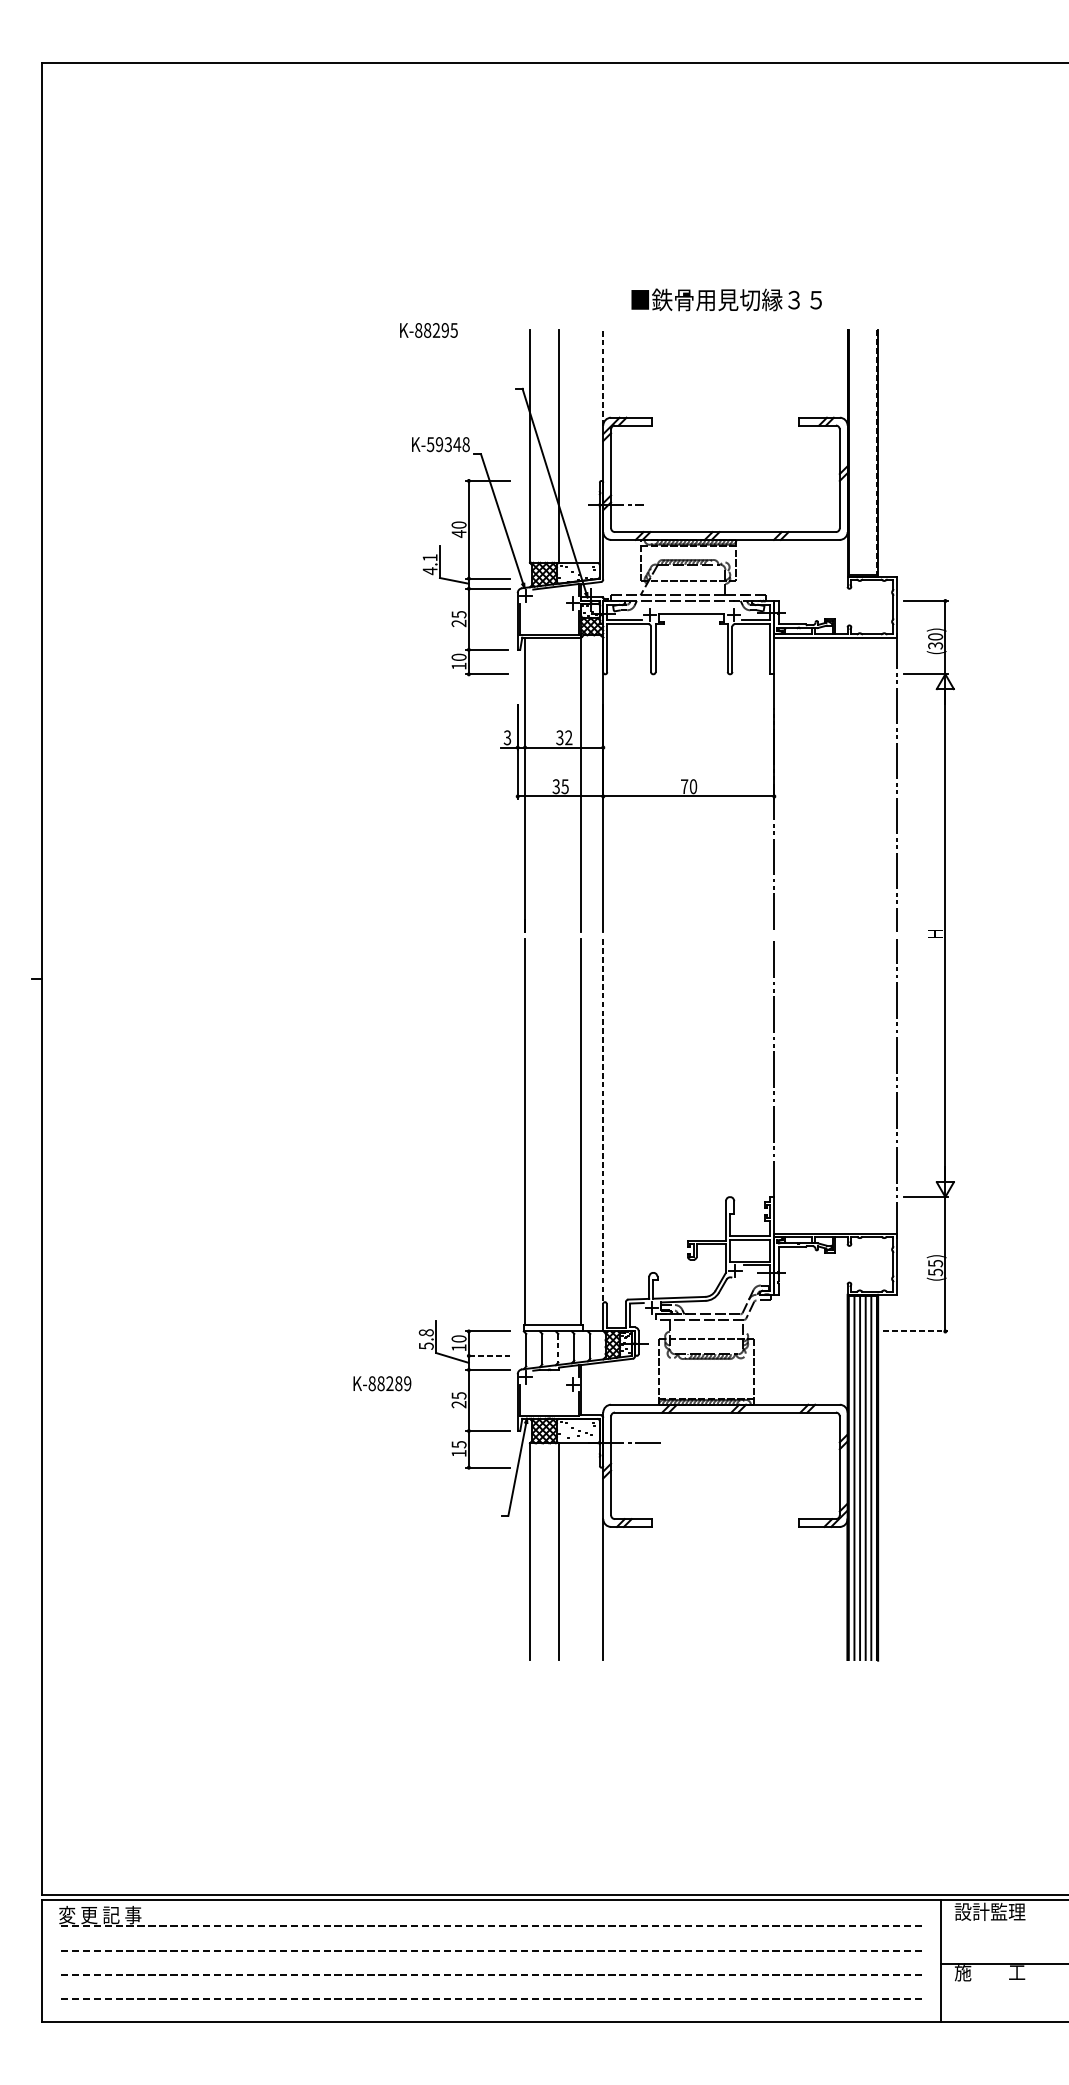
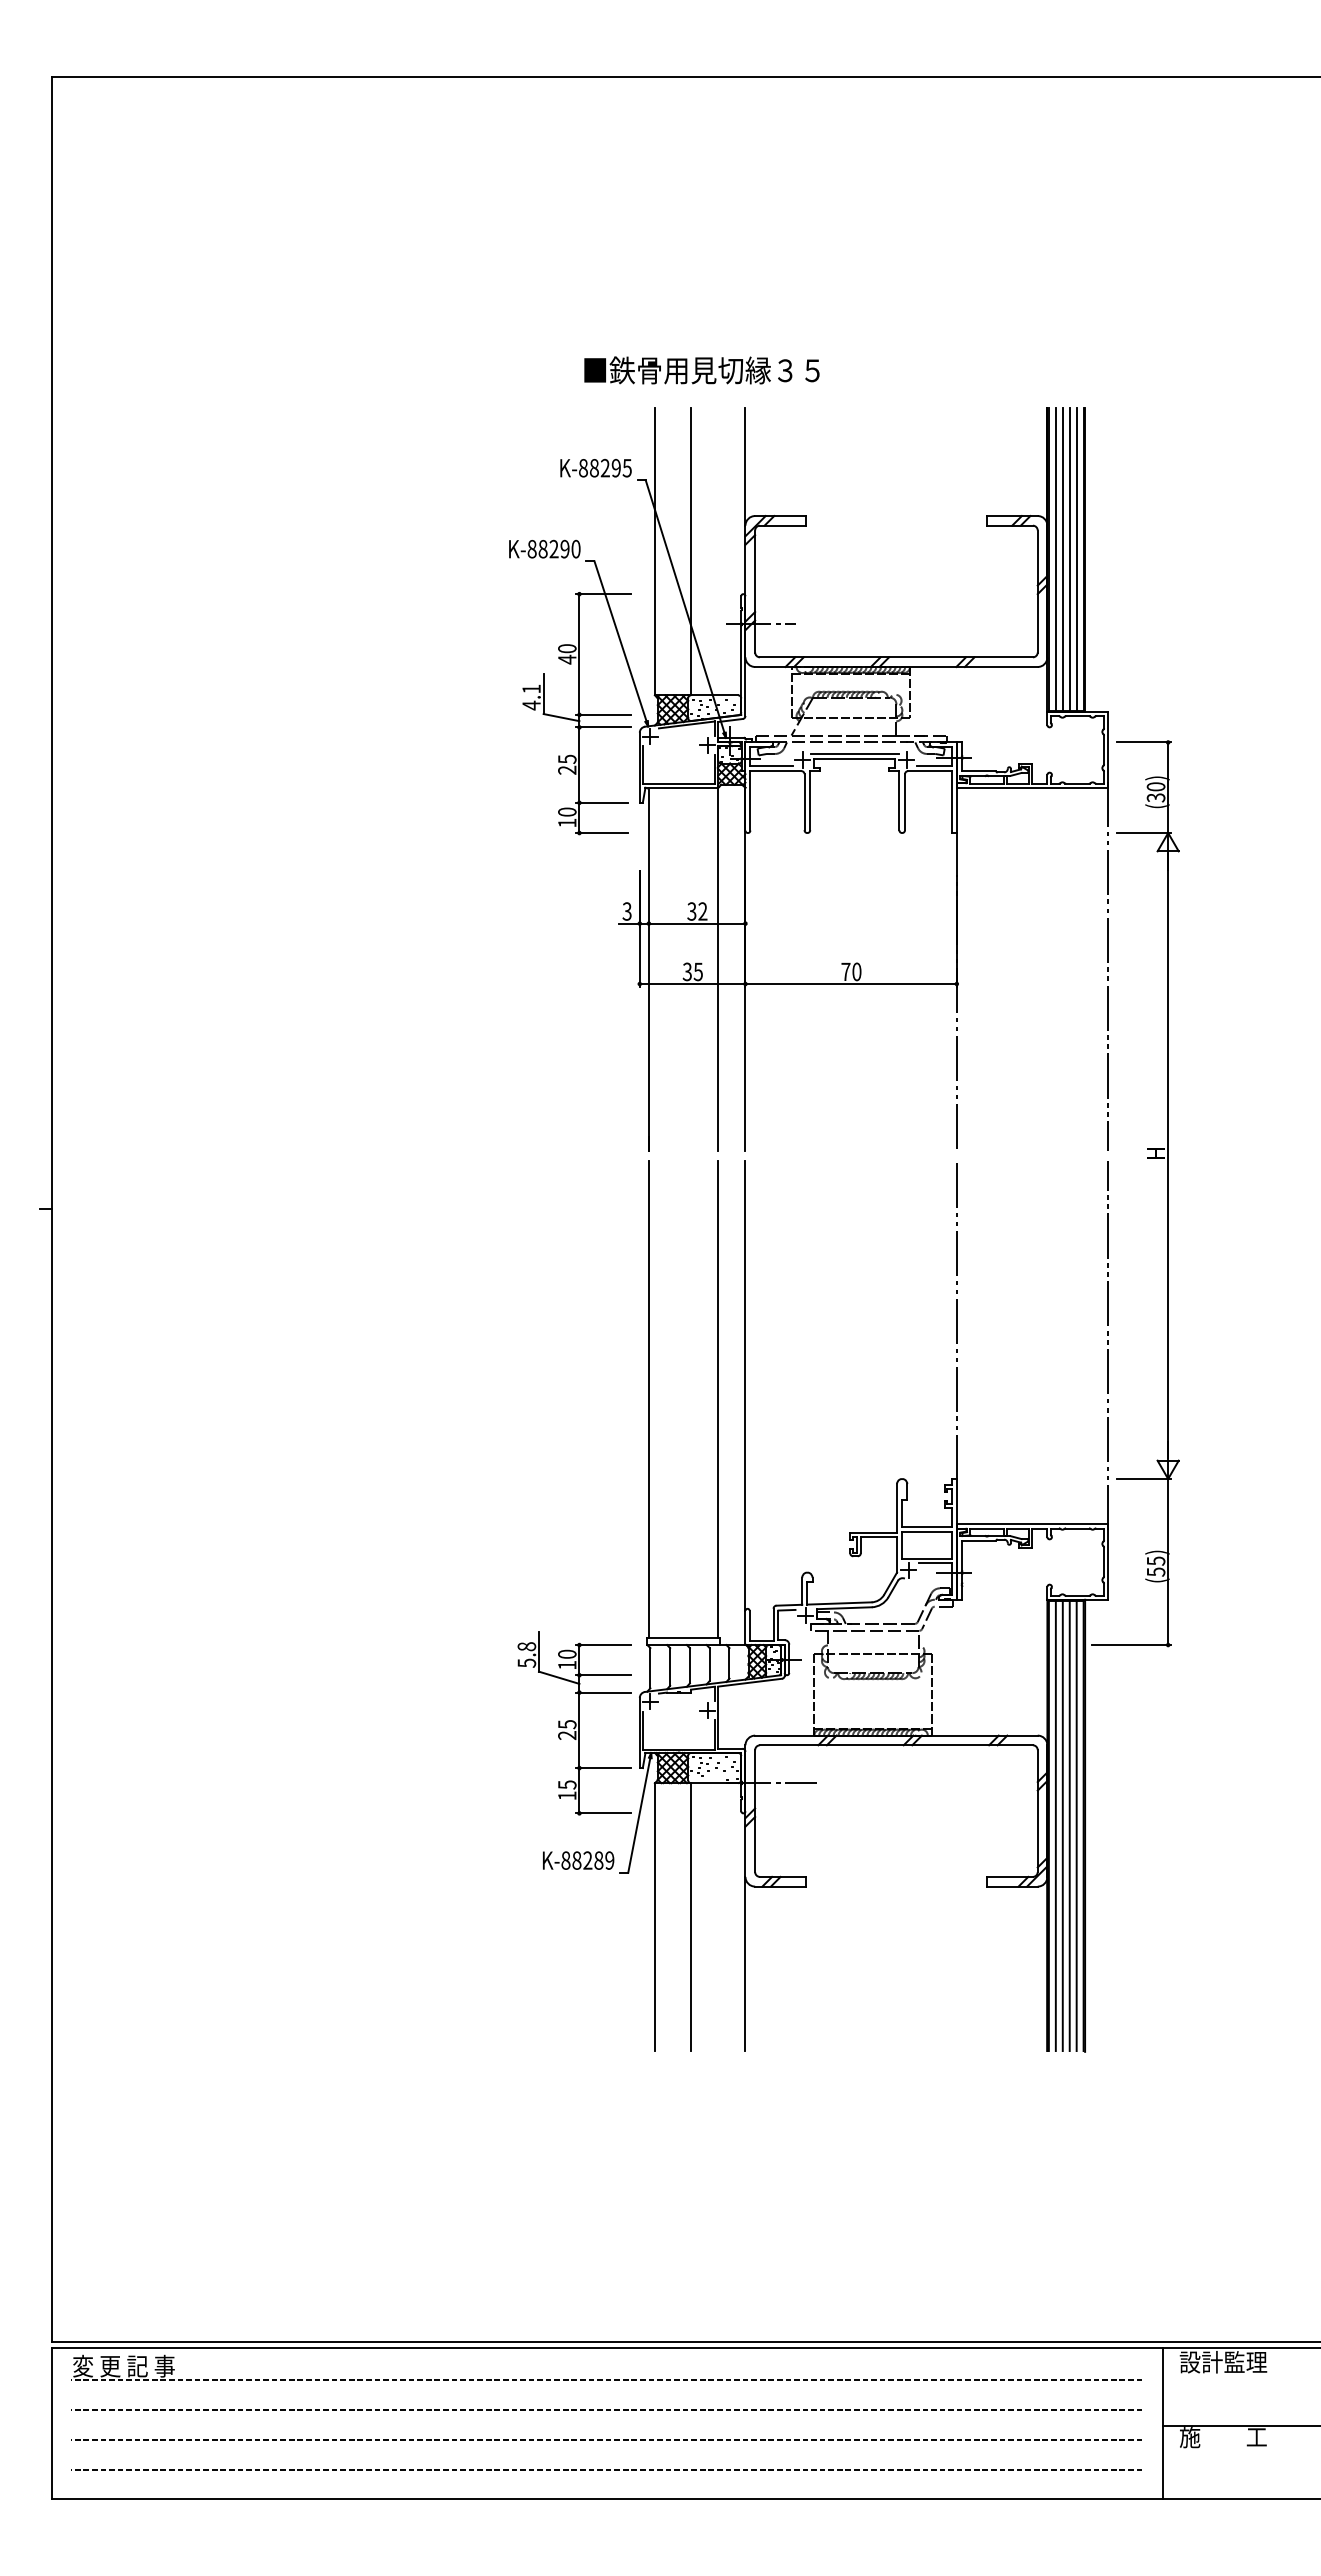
text: (726, 299) -> (701, 370), moved
text: (428, 330) -> (595, 468), moved
line: (603, 377) -> (745, 466), dashed -> solid
text: (447, 444) -> (553, 548), K-59348 -> K-88290
line: (854, 452) -> (1055, 559), added
line: (859, 452) -> (1062, 559), added
line: (865, 452) -> (1069, 559), added
line: (871, 452) -> (1076, 559), added
line: (876, 452) -> (1083, 559), dashed -> solid
line: (691, 610) -> (854, 754), added
line: (603, 1122) -> (745, 1386), dashed -> solid
line: (915, 1331) -> (1131, 1645), dashed -> solid
line: (557, 1348) -> (689, 1665), dashed -> solid
line: (488, 1356) -> (603, 1675), dashed -> solid
text: (382, 1383) -> (578, 1860), moved

